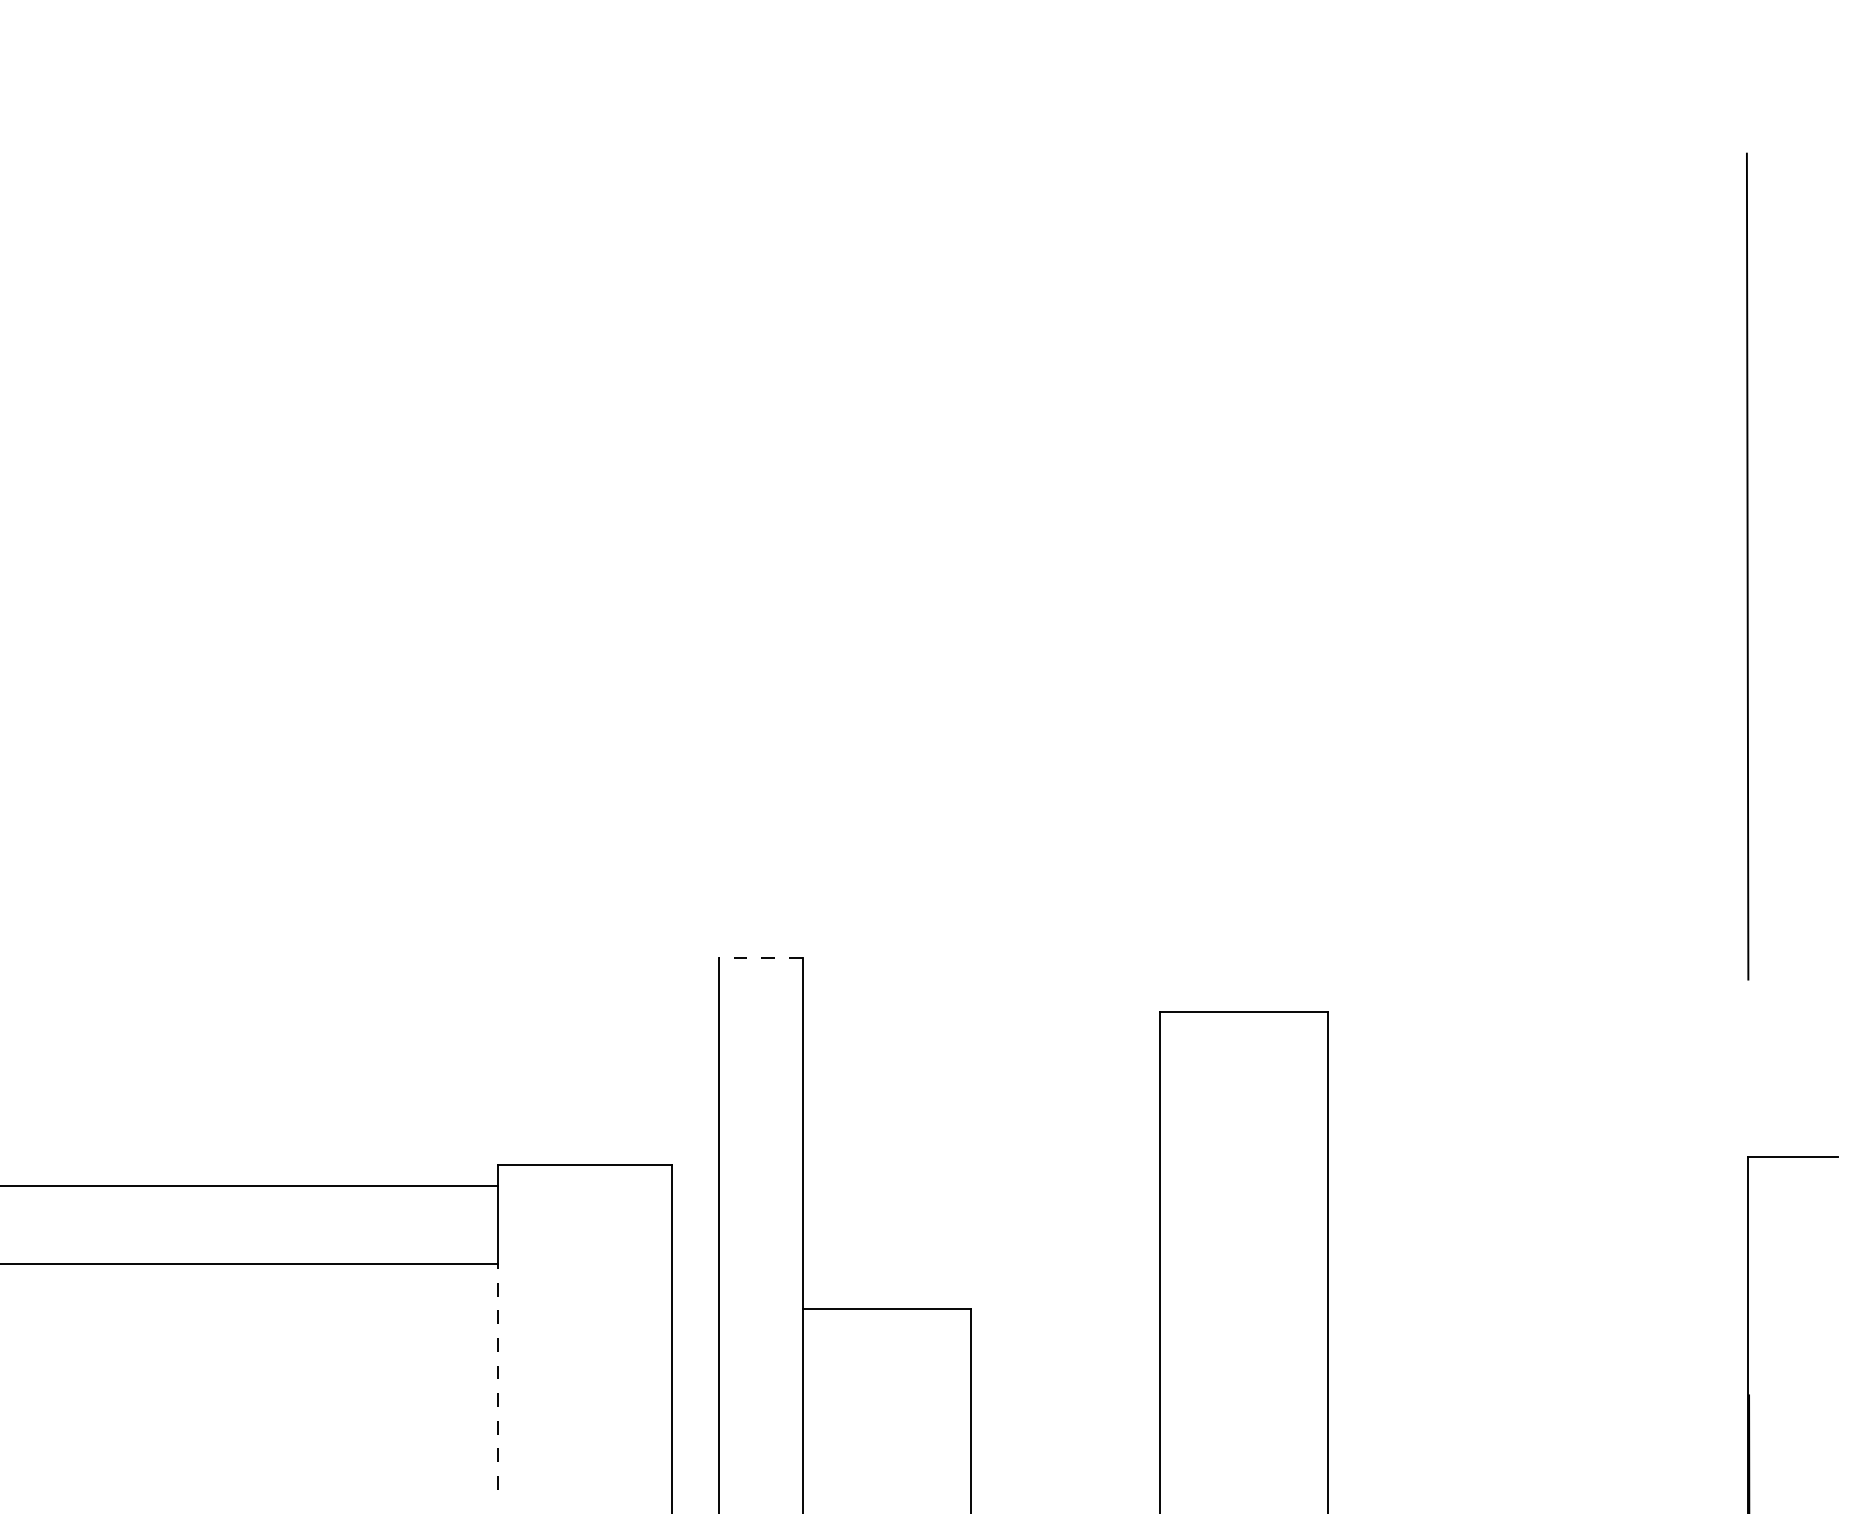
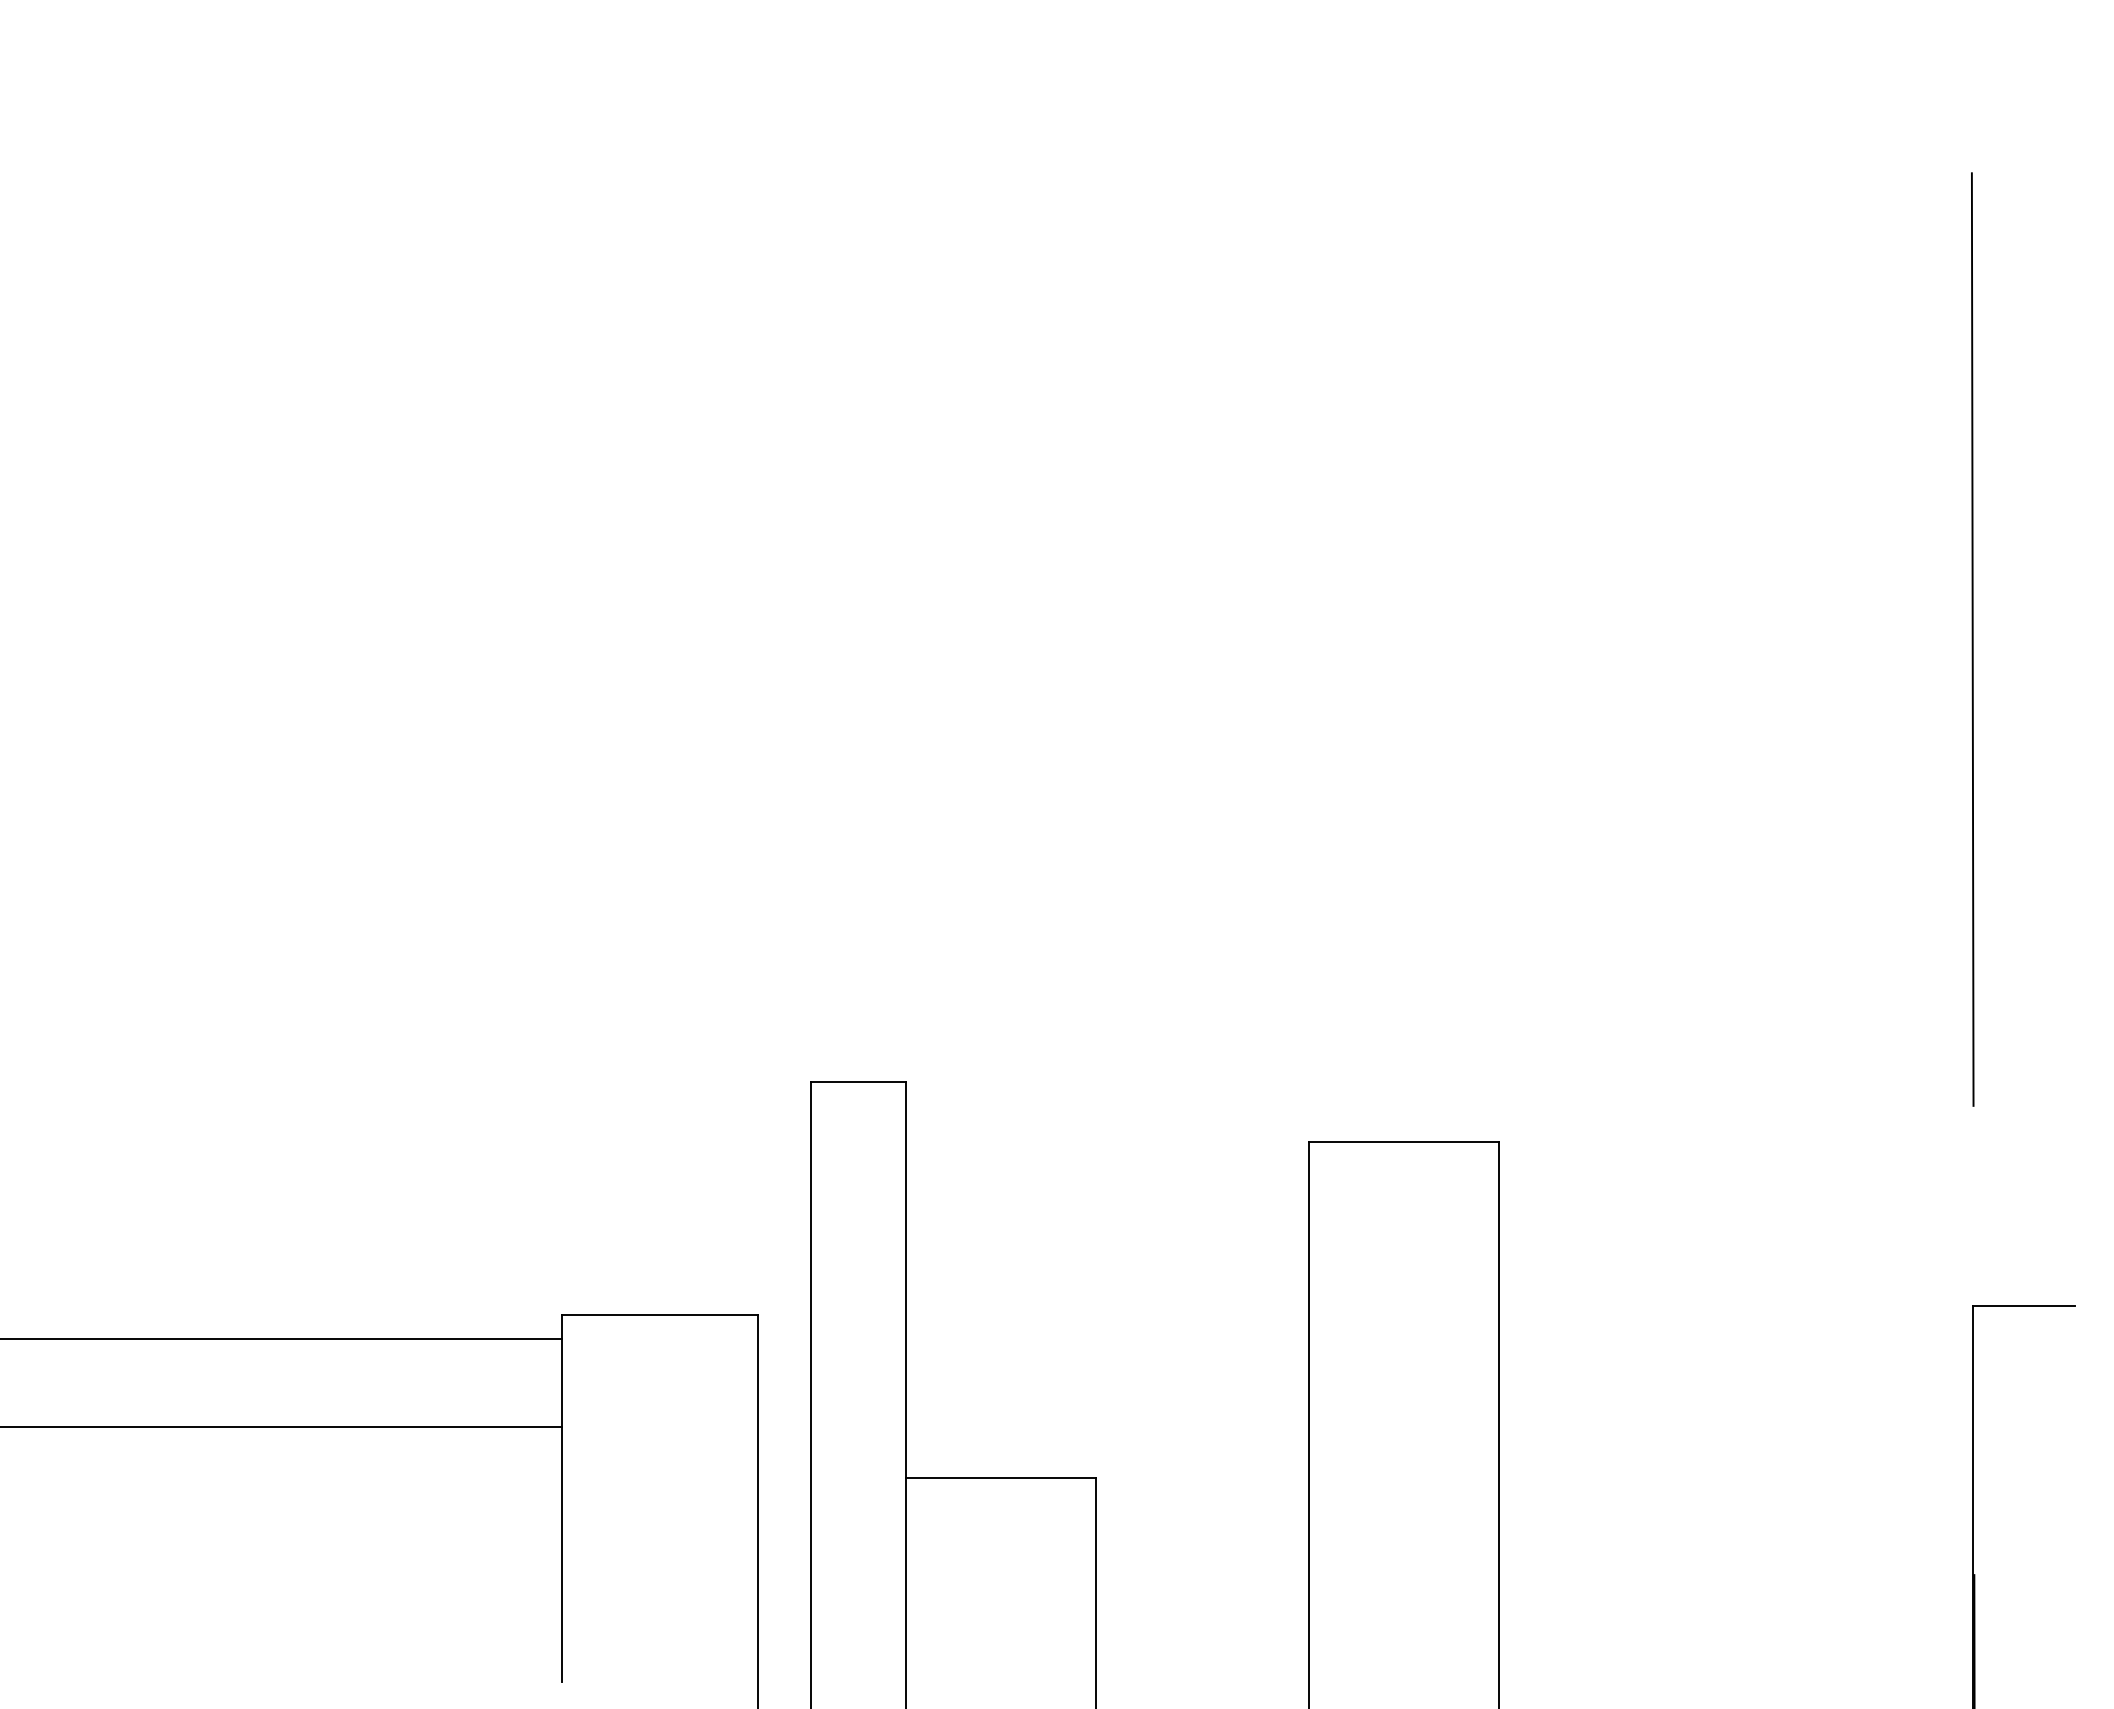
line: (760, 958) -> (858, 1081), dashed -> solid
line: (497, 1376) -> (561, 1553), dashed -> solid

